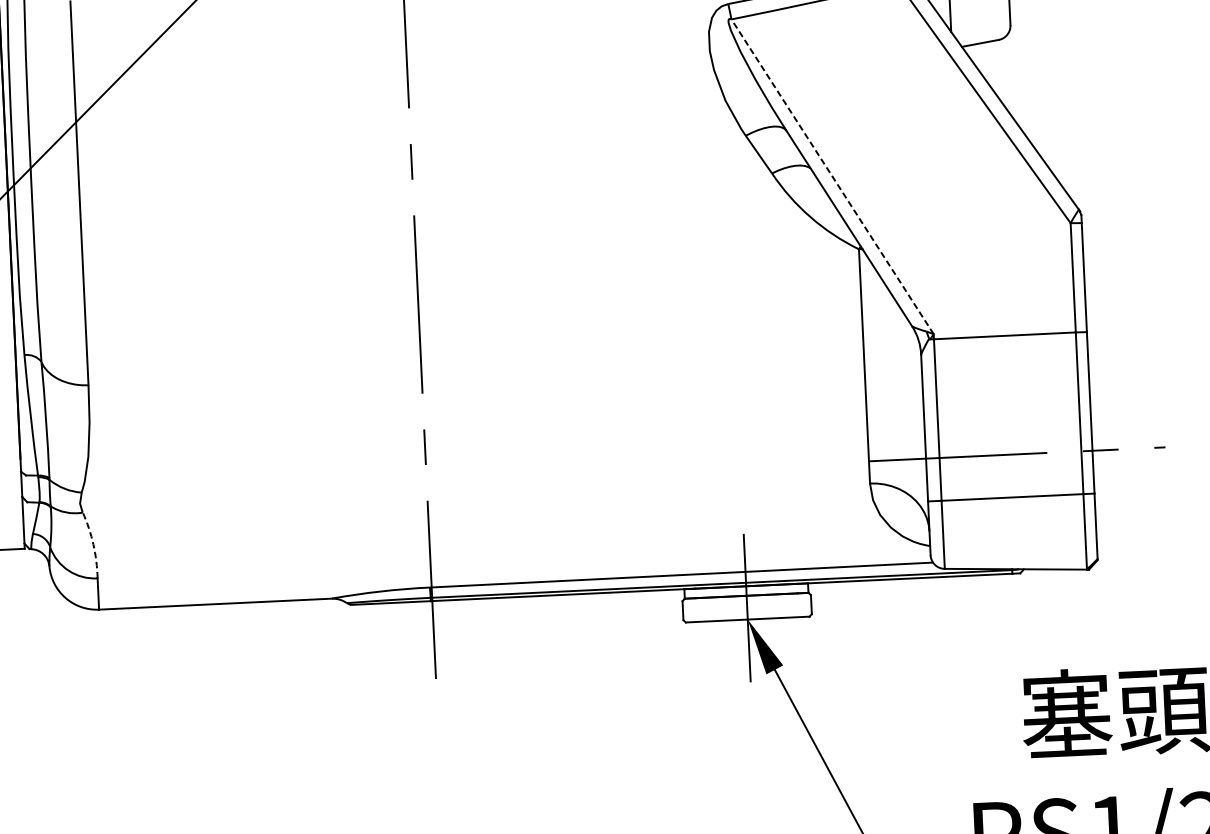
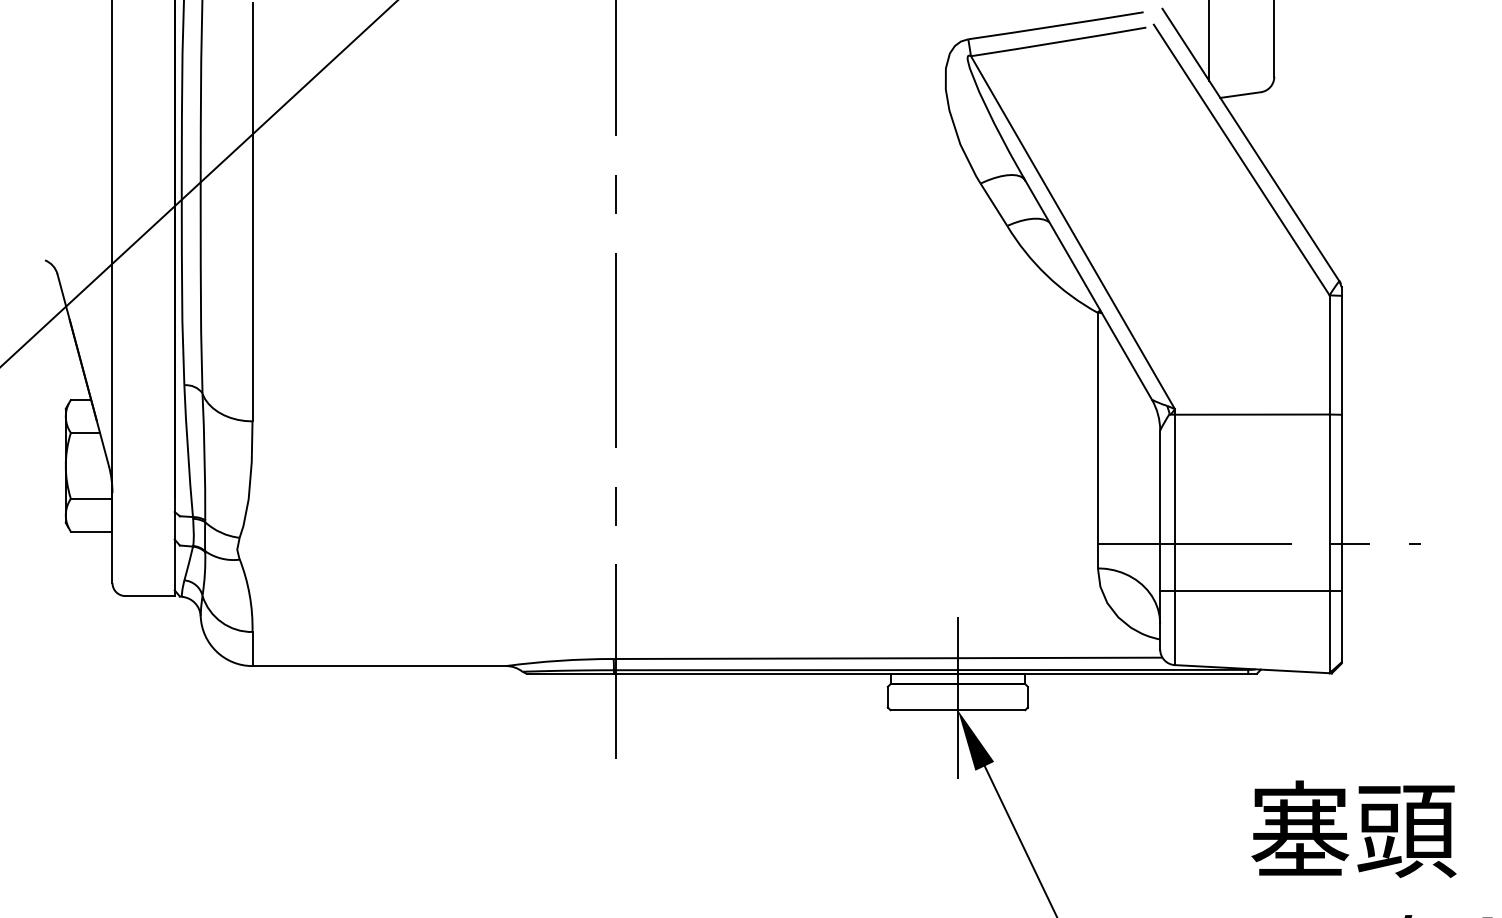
line: (832, 176) -> (1072, 232), dashed -> solid
arc: (93, 544) -> (249, 594), dashed -> solid

